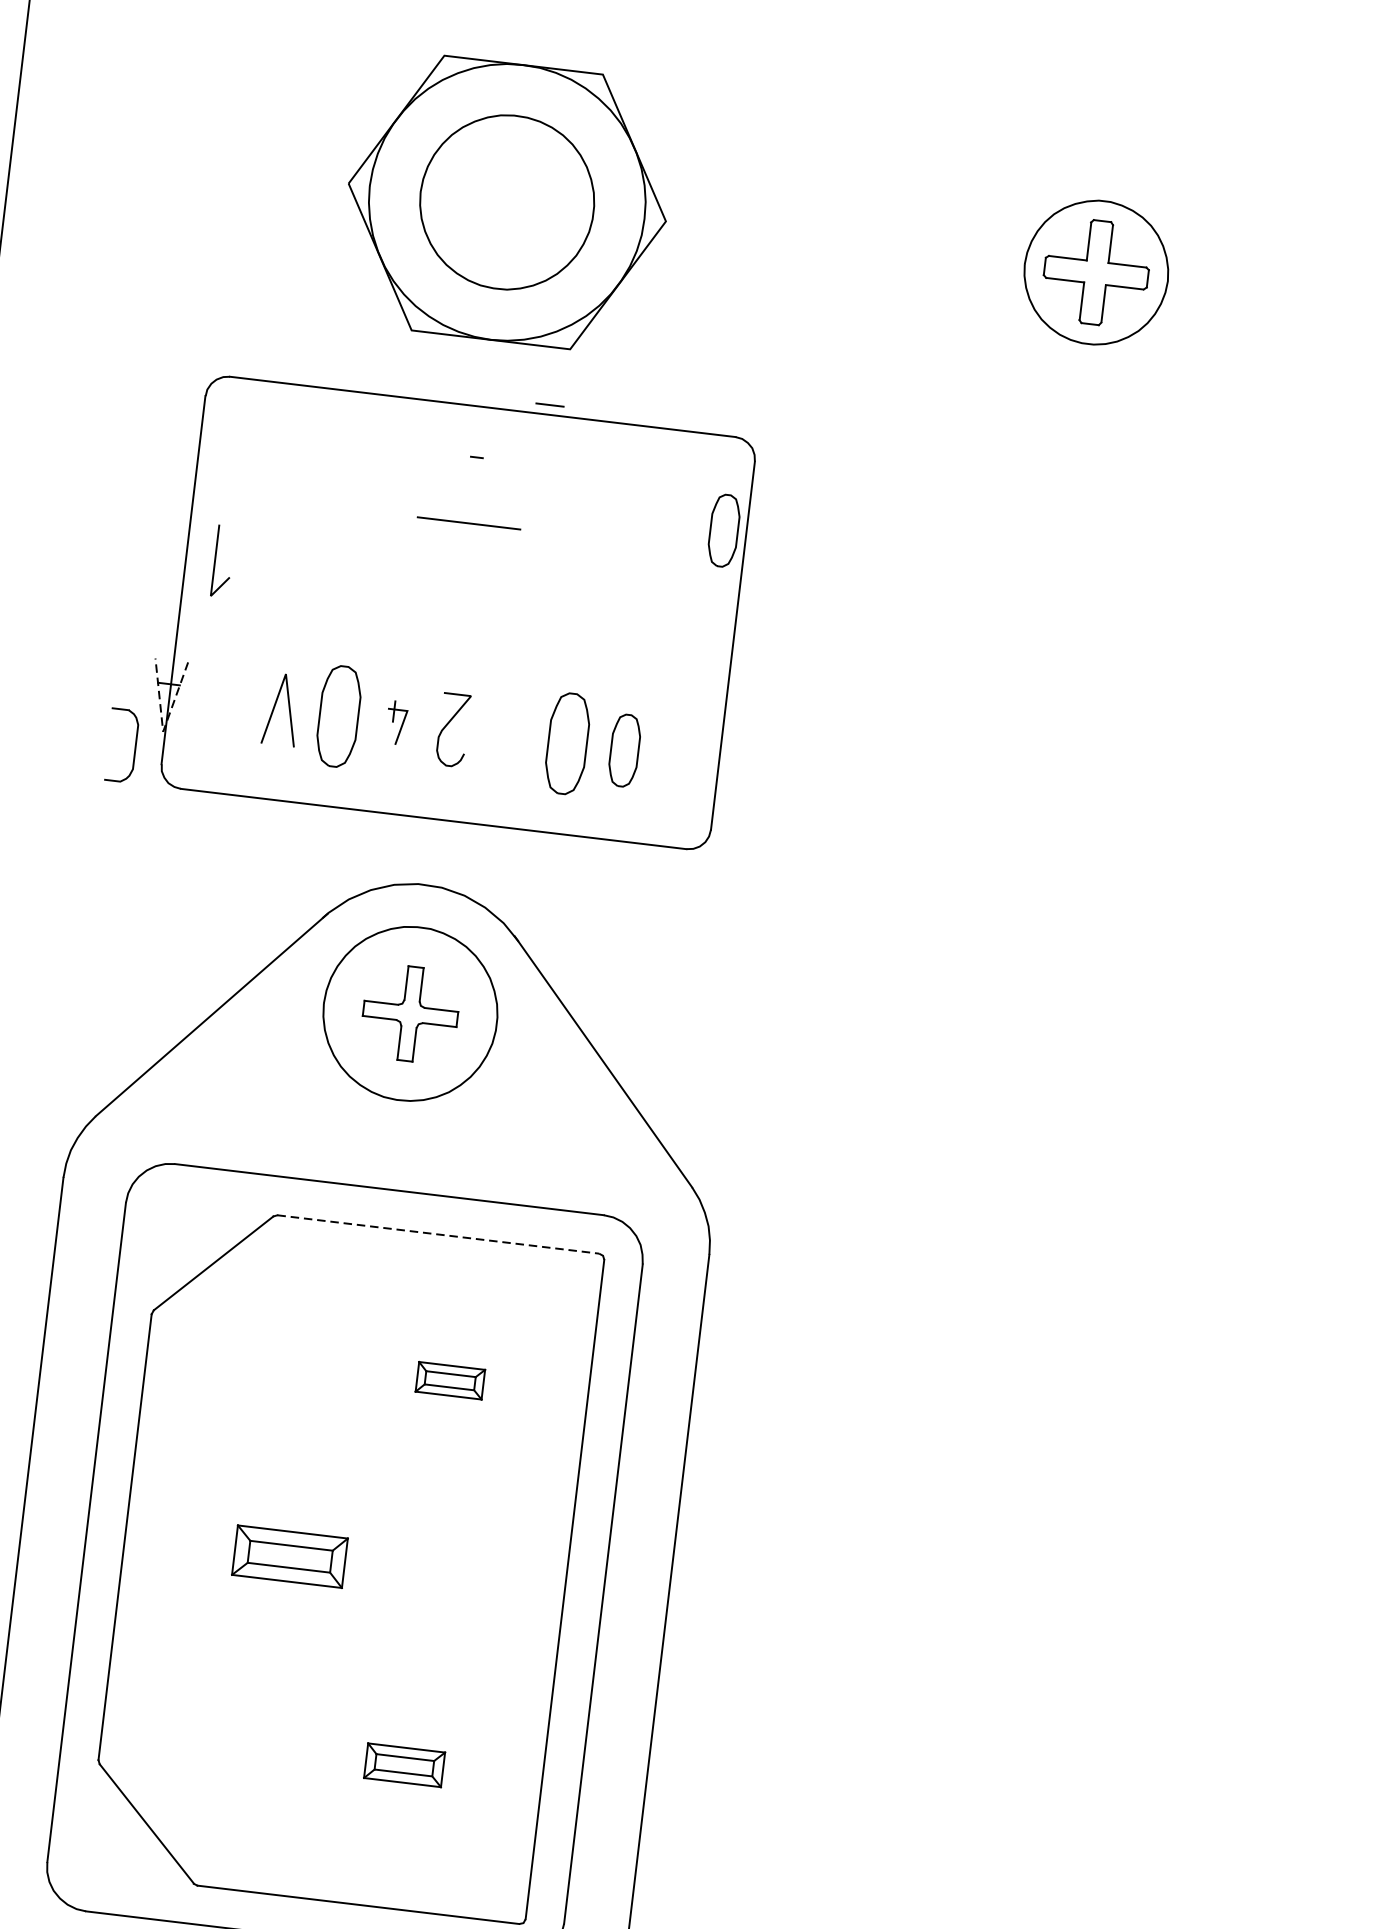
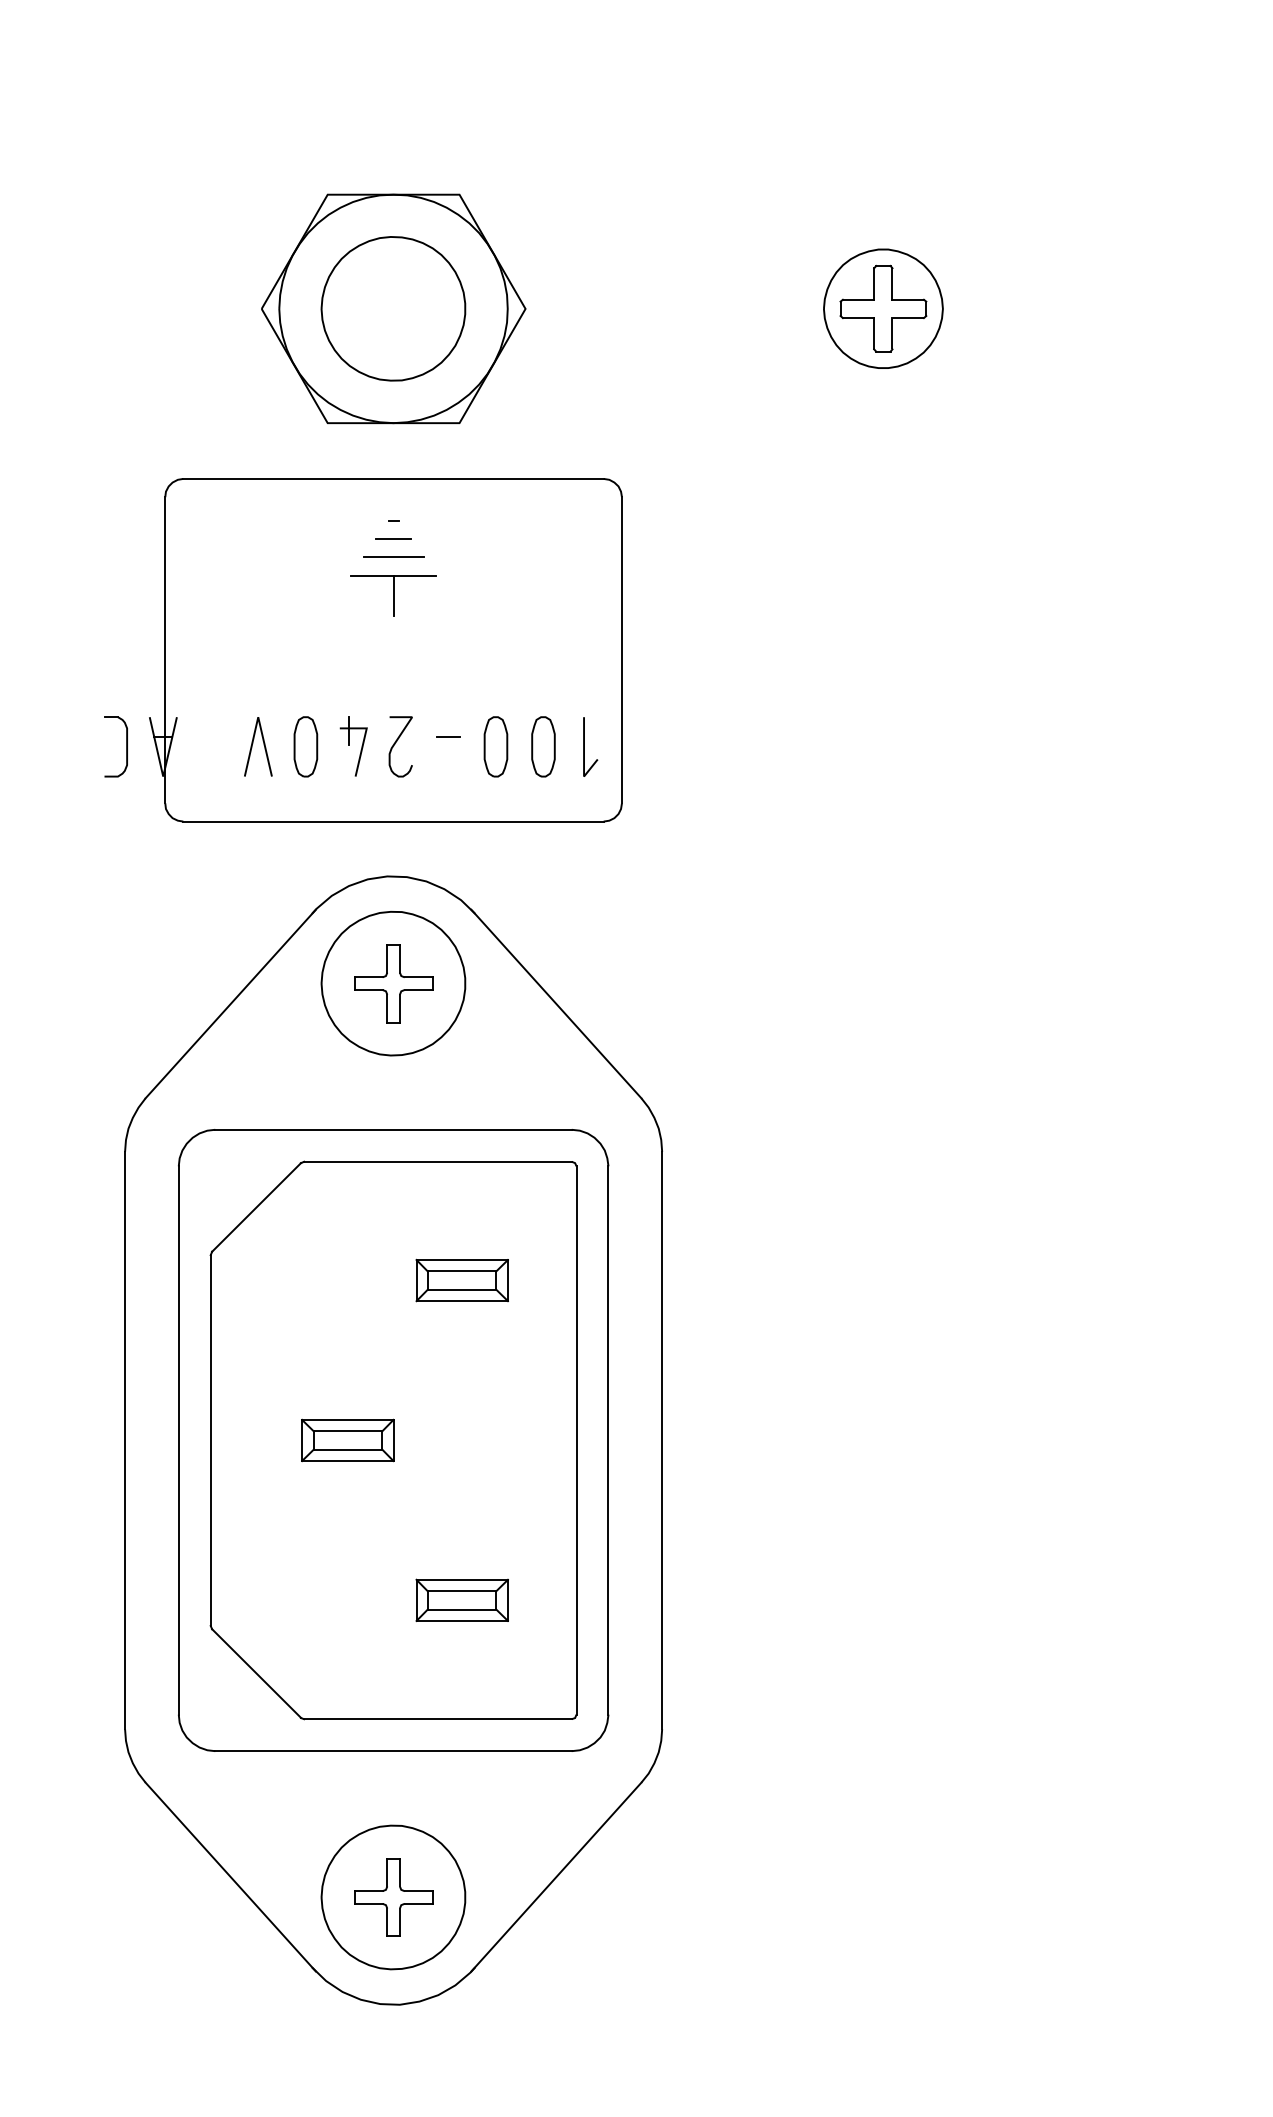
line: (550, 404) -> (448, 736), moved
line: (474, 479) -> (393, 539), added
line: (471, 501) -> (393, 557), added
part: (724, 530) -> (603, 556), removed
line: (466, 547) -> (393, 595), added
line: (215, 559) -> (584, 746), moved
part: (338, 716) -> (305, 746), size x0.71
part: (396, 722) -> (353, 746), size x1.67
line: (163, 731) -> (163, 776), dashed -> solid
part: (567, 743) -> (495, 746), size x0.71
part: (134, 746) -> (126, 746), moved
line: (437, 1234) -> (437, 1161), dashed -> solid
part: (449, 1380) -> (461, 1280), size x1.67
part: (403, 1764) -> (461, 1599), size x1.43

